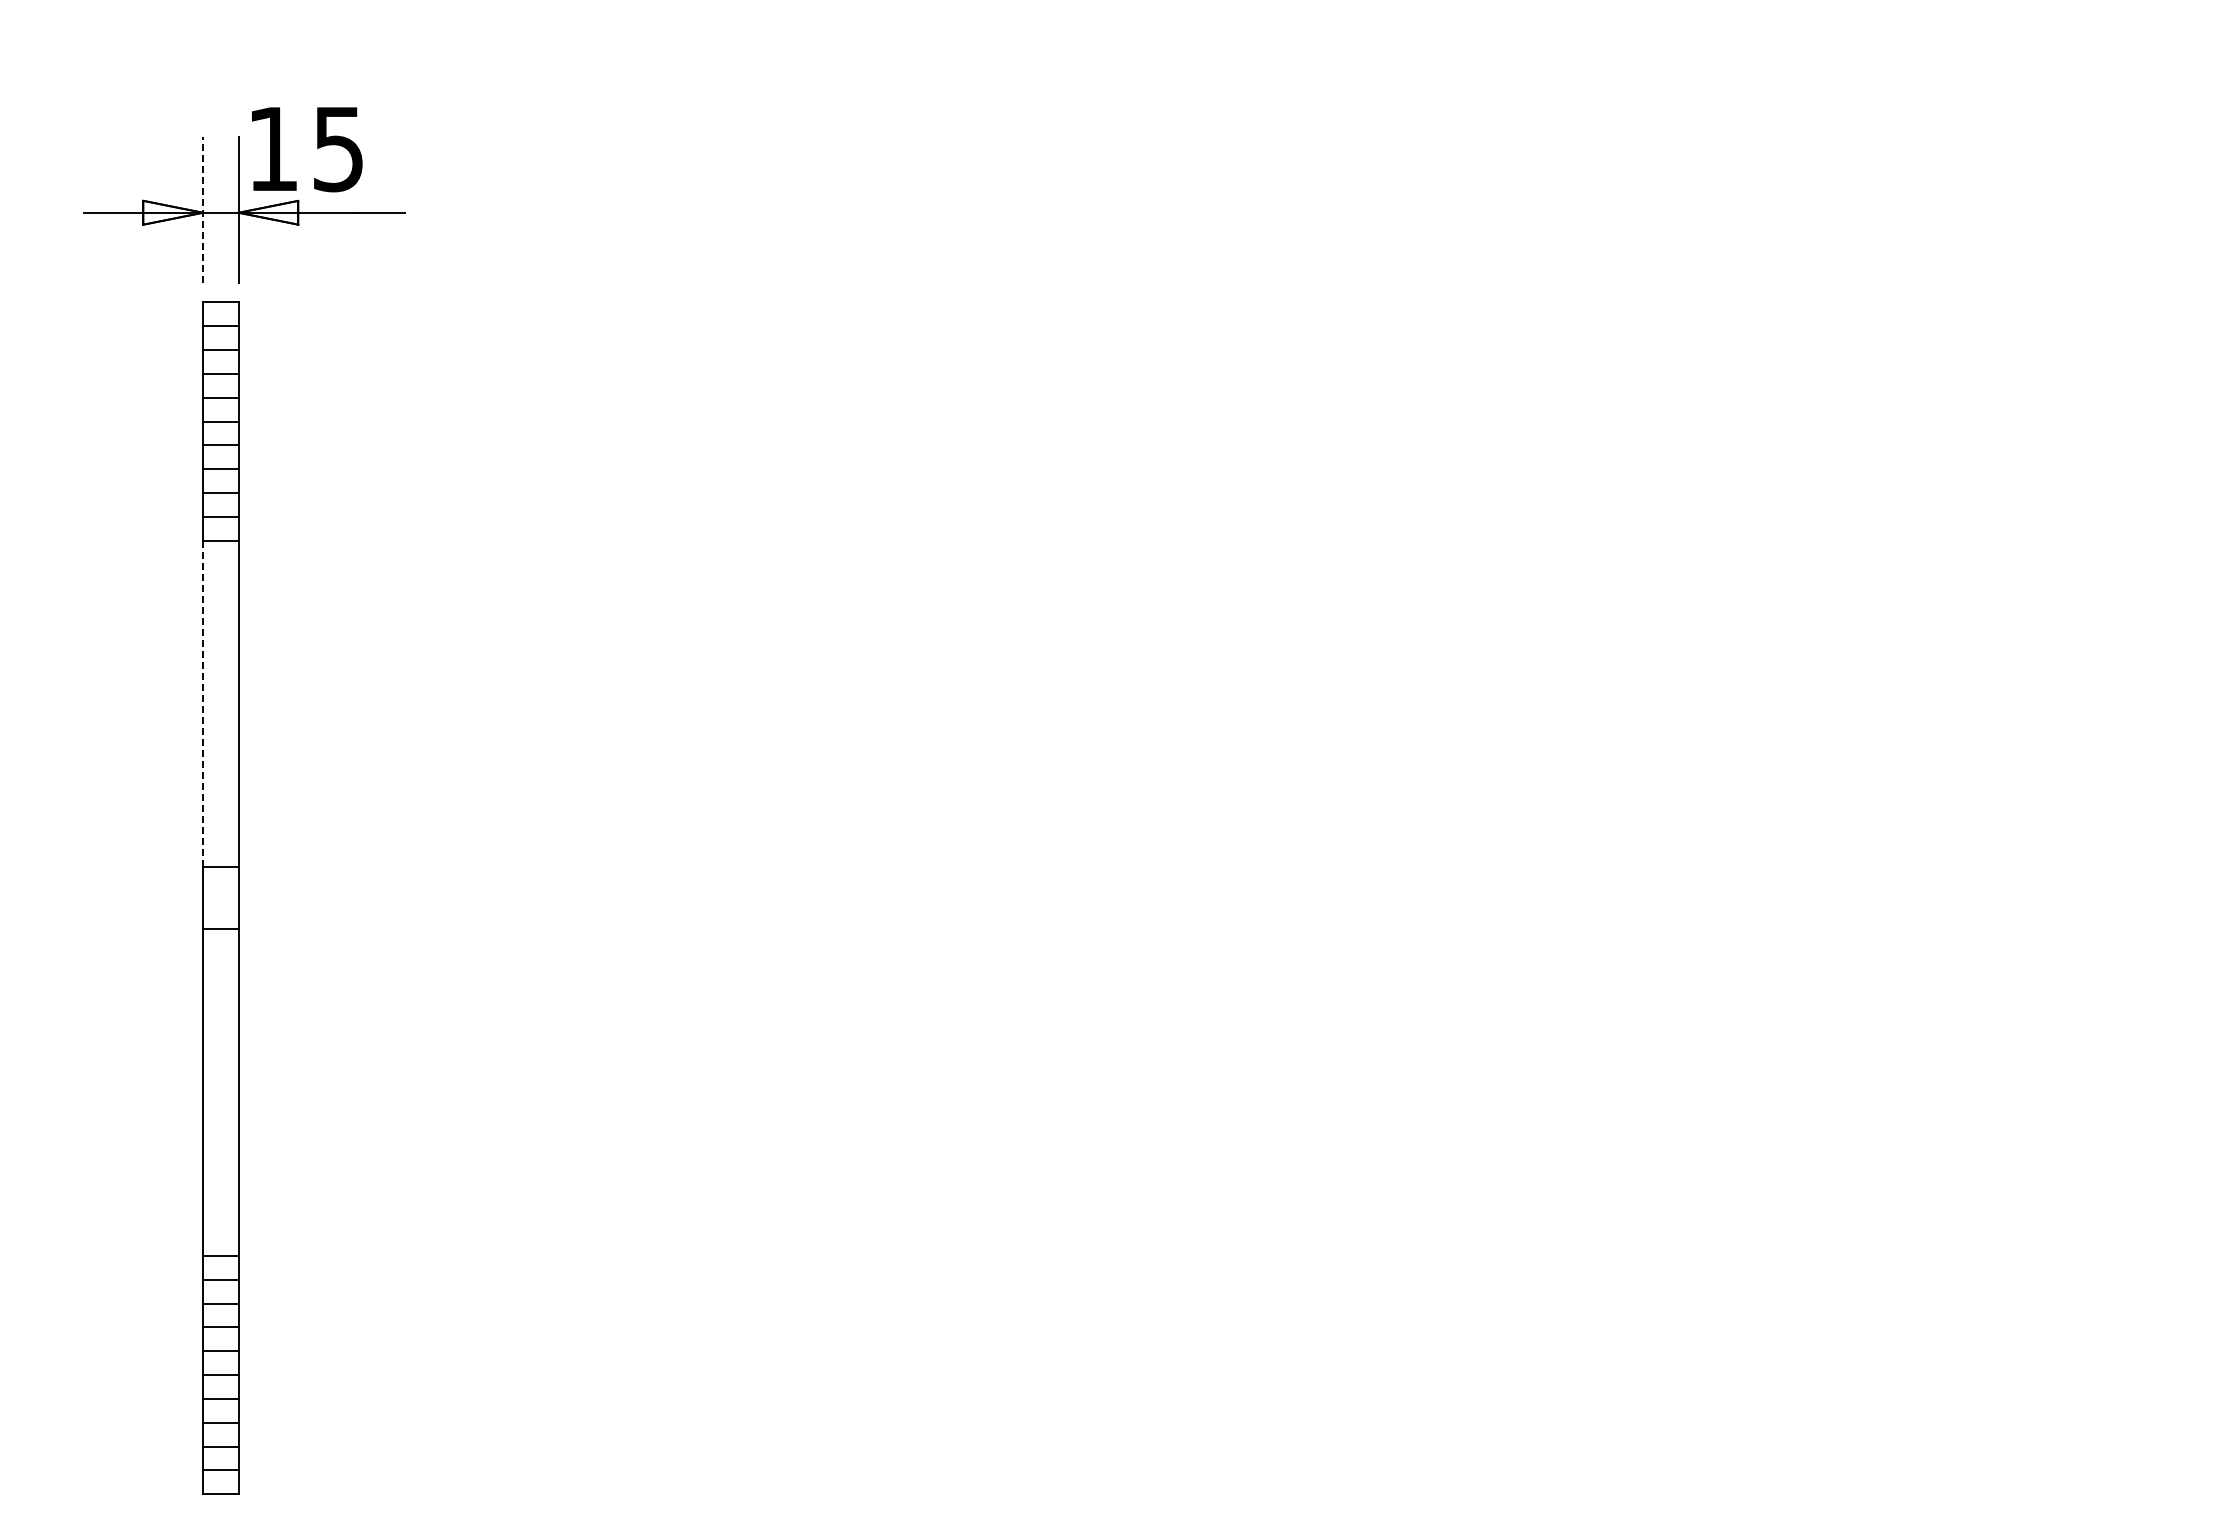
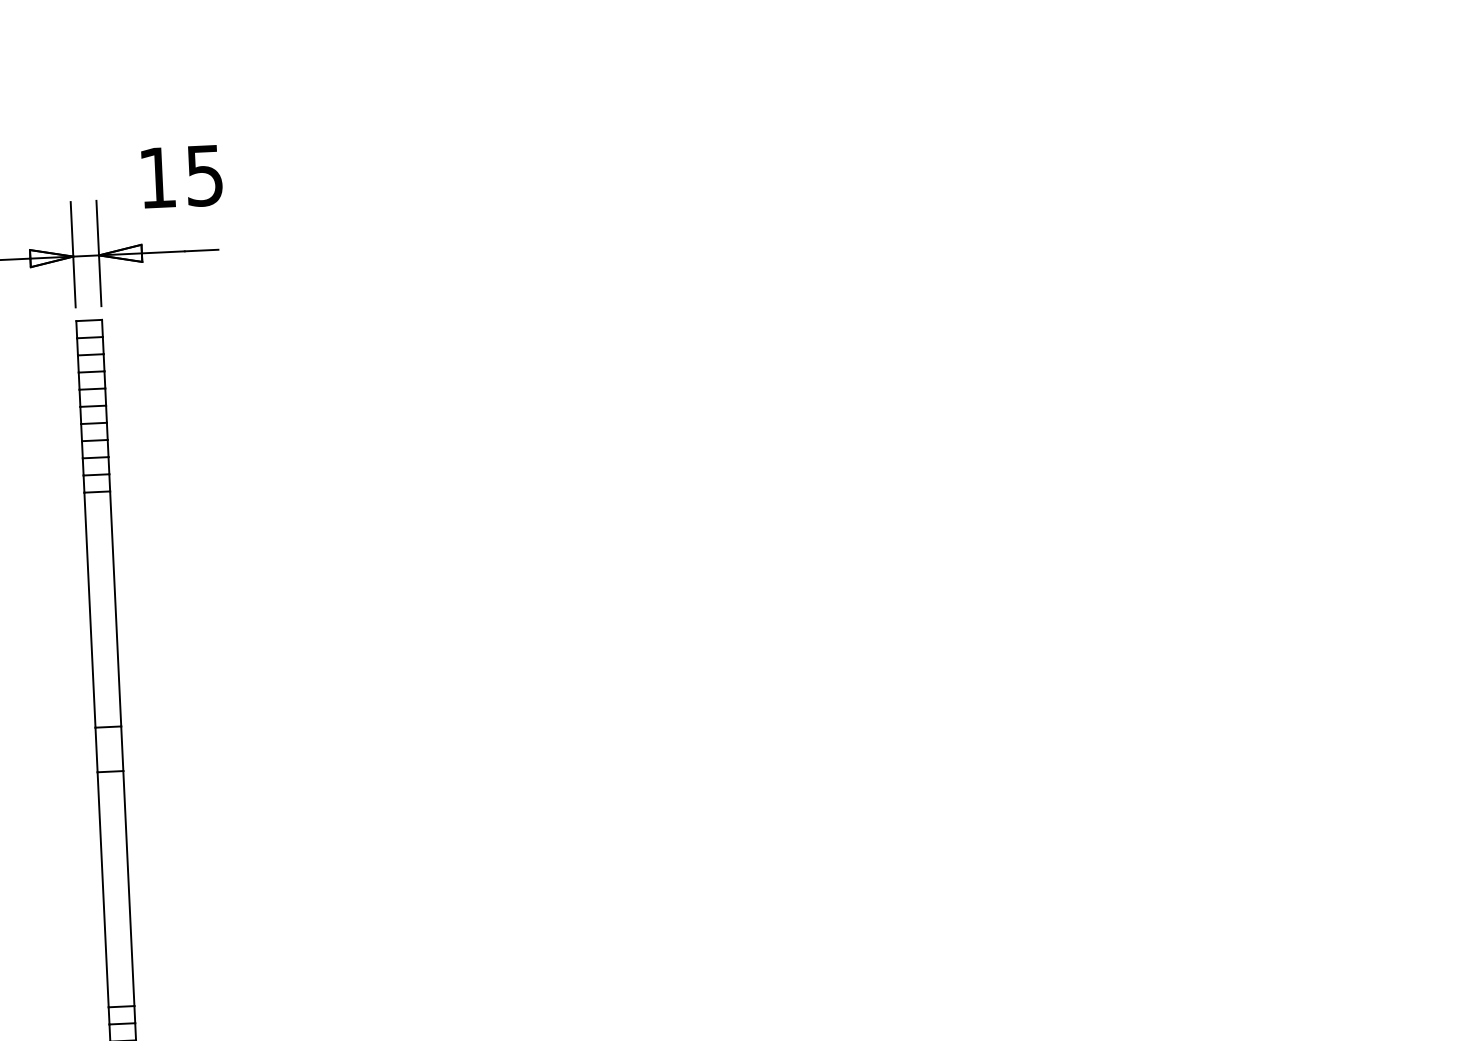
text: (307, 149) -> (182, 176), moved
line: (203, 209) -> (73, 254), dashed -> solid
line: (203, 703) -> (90, 609), dashed -> solid

